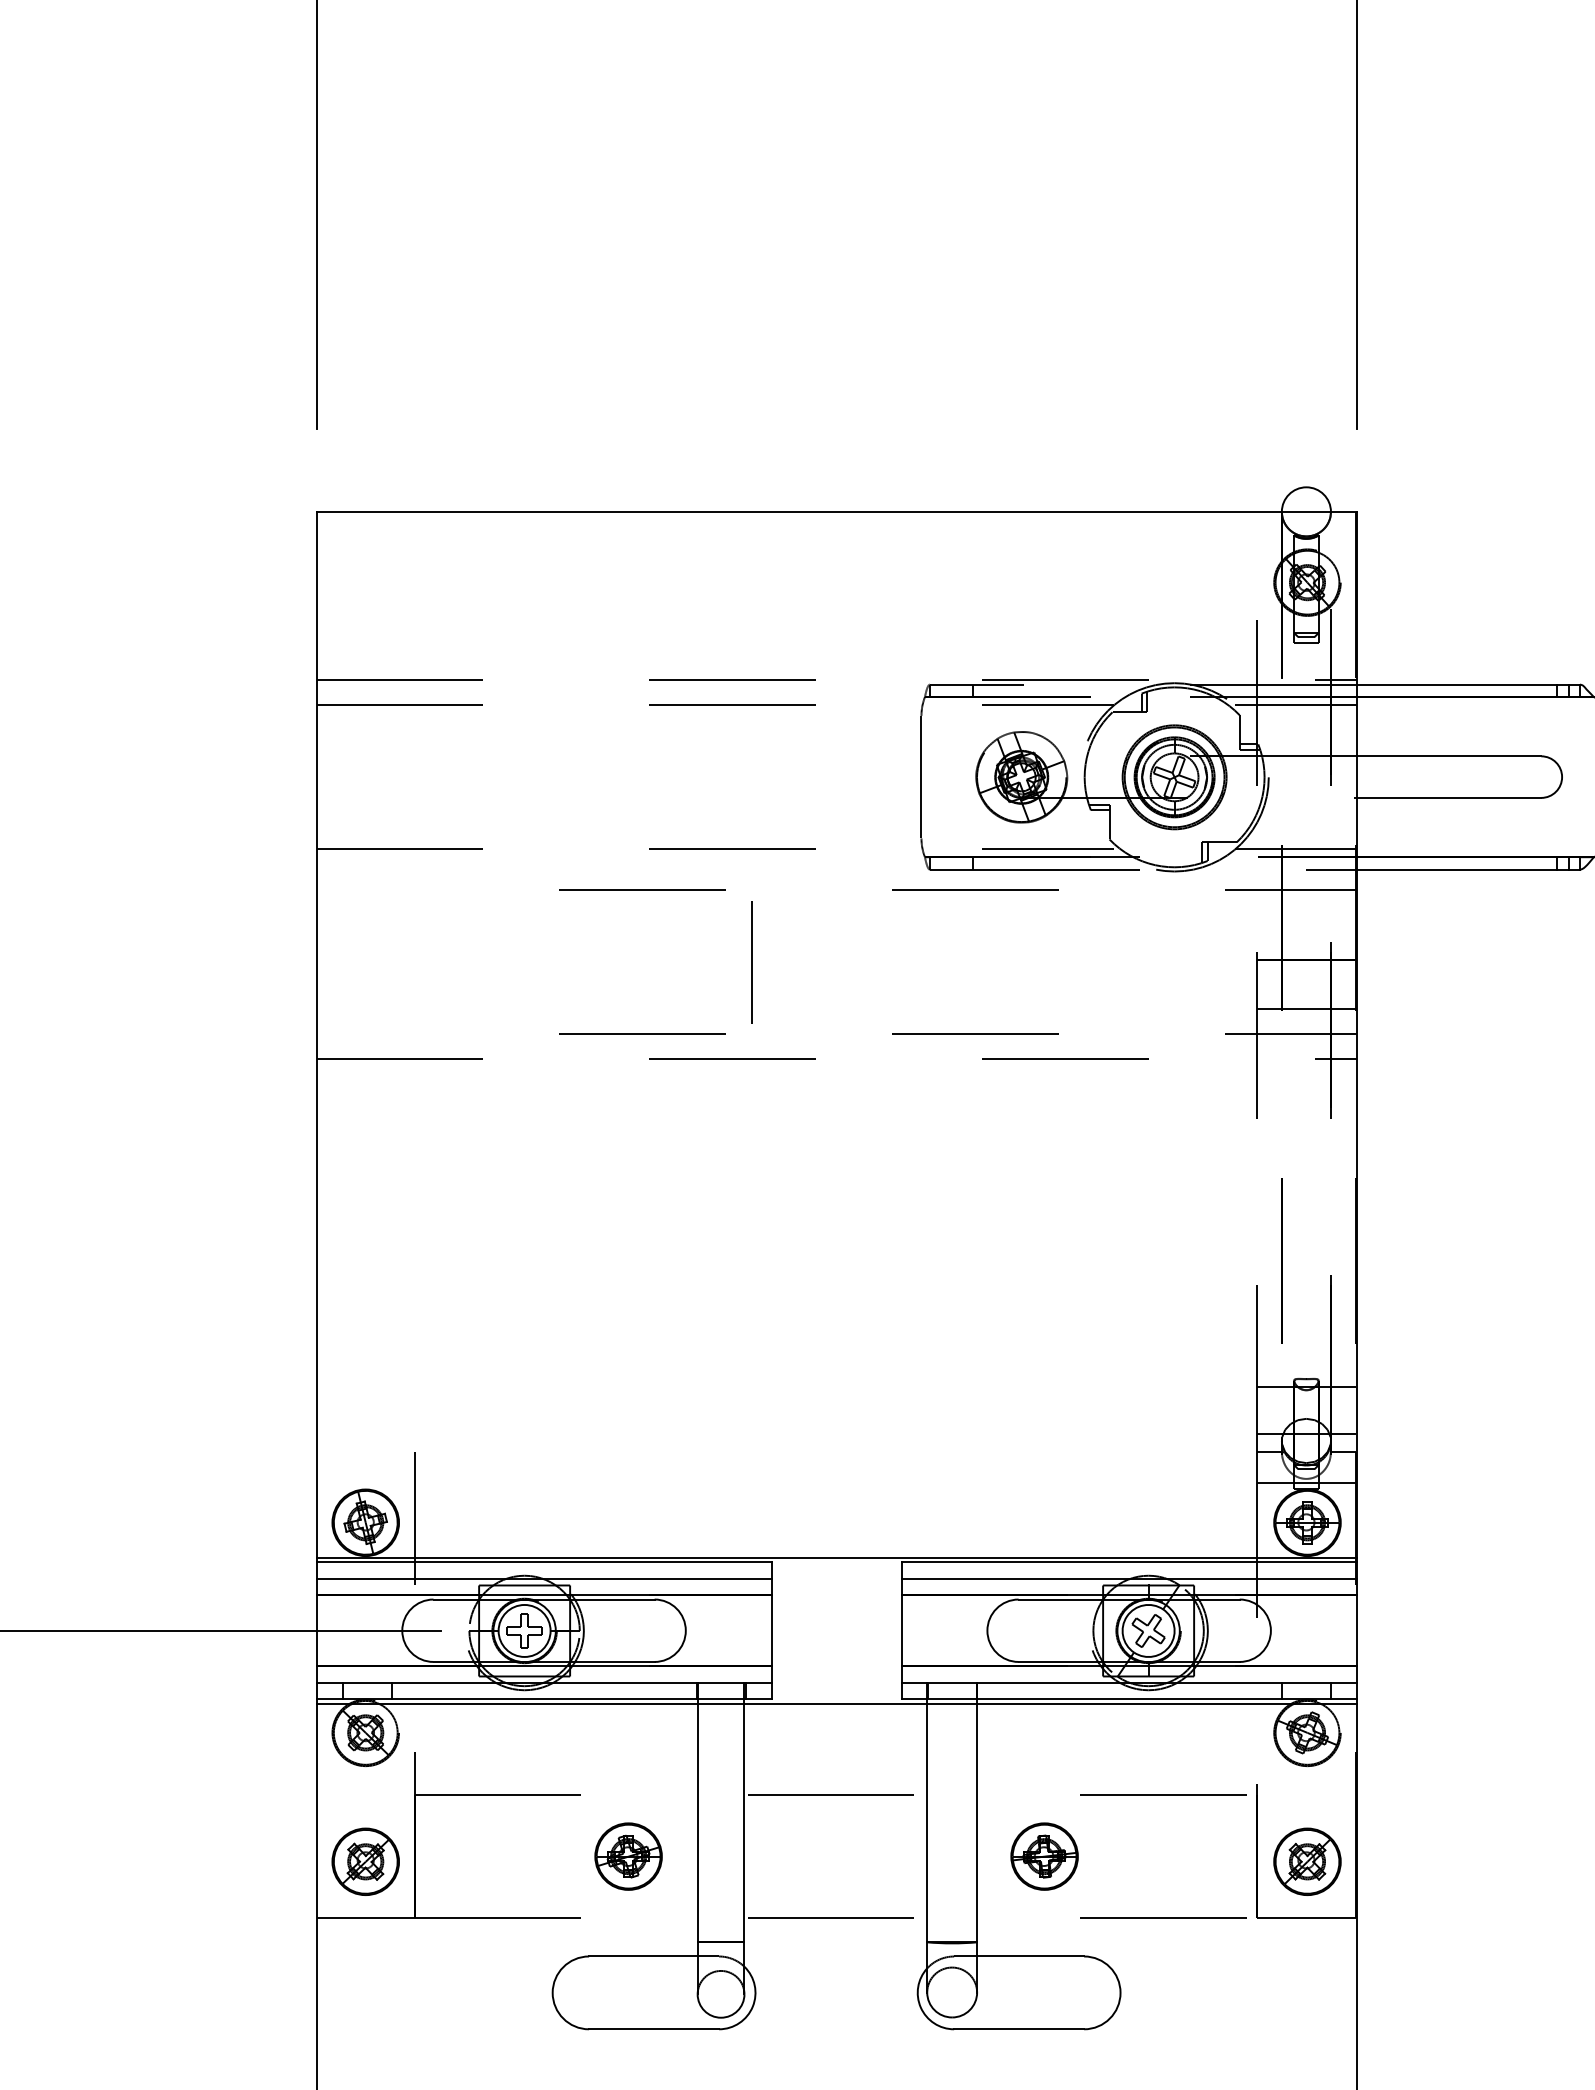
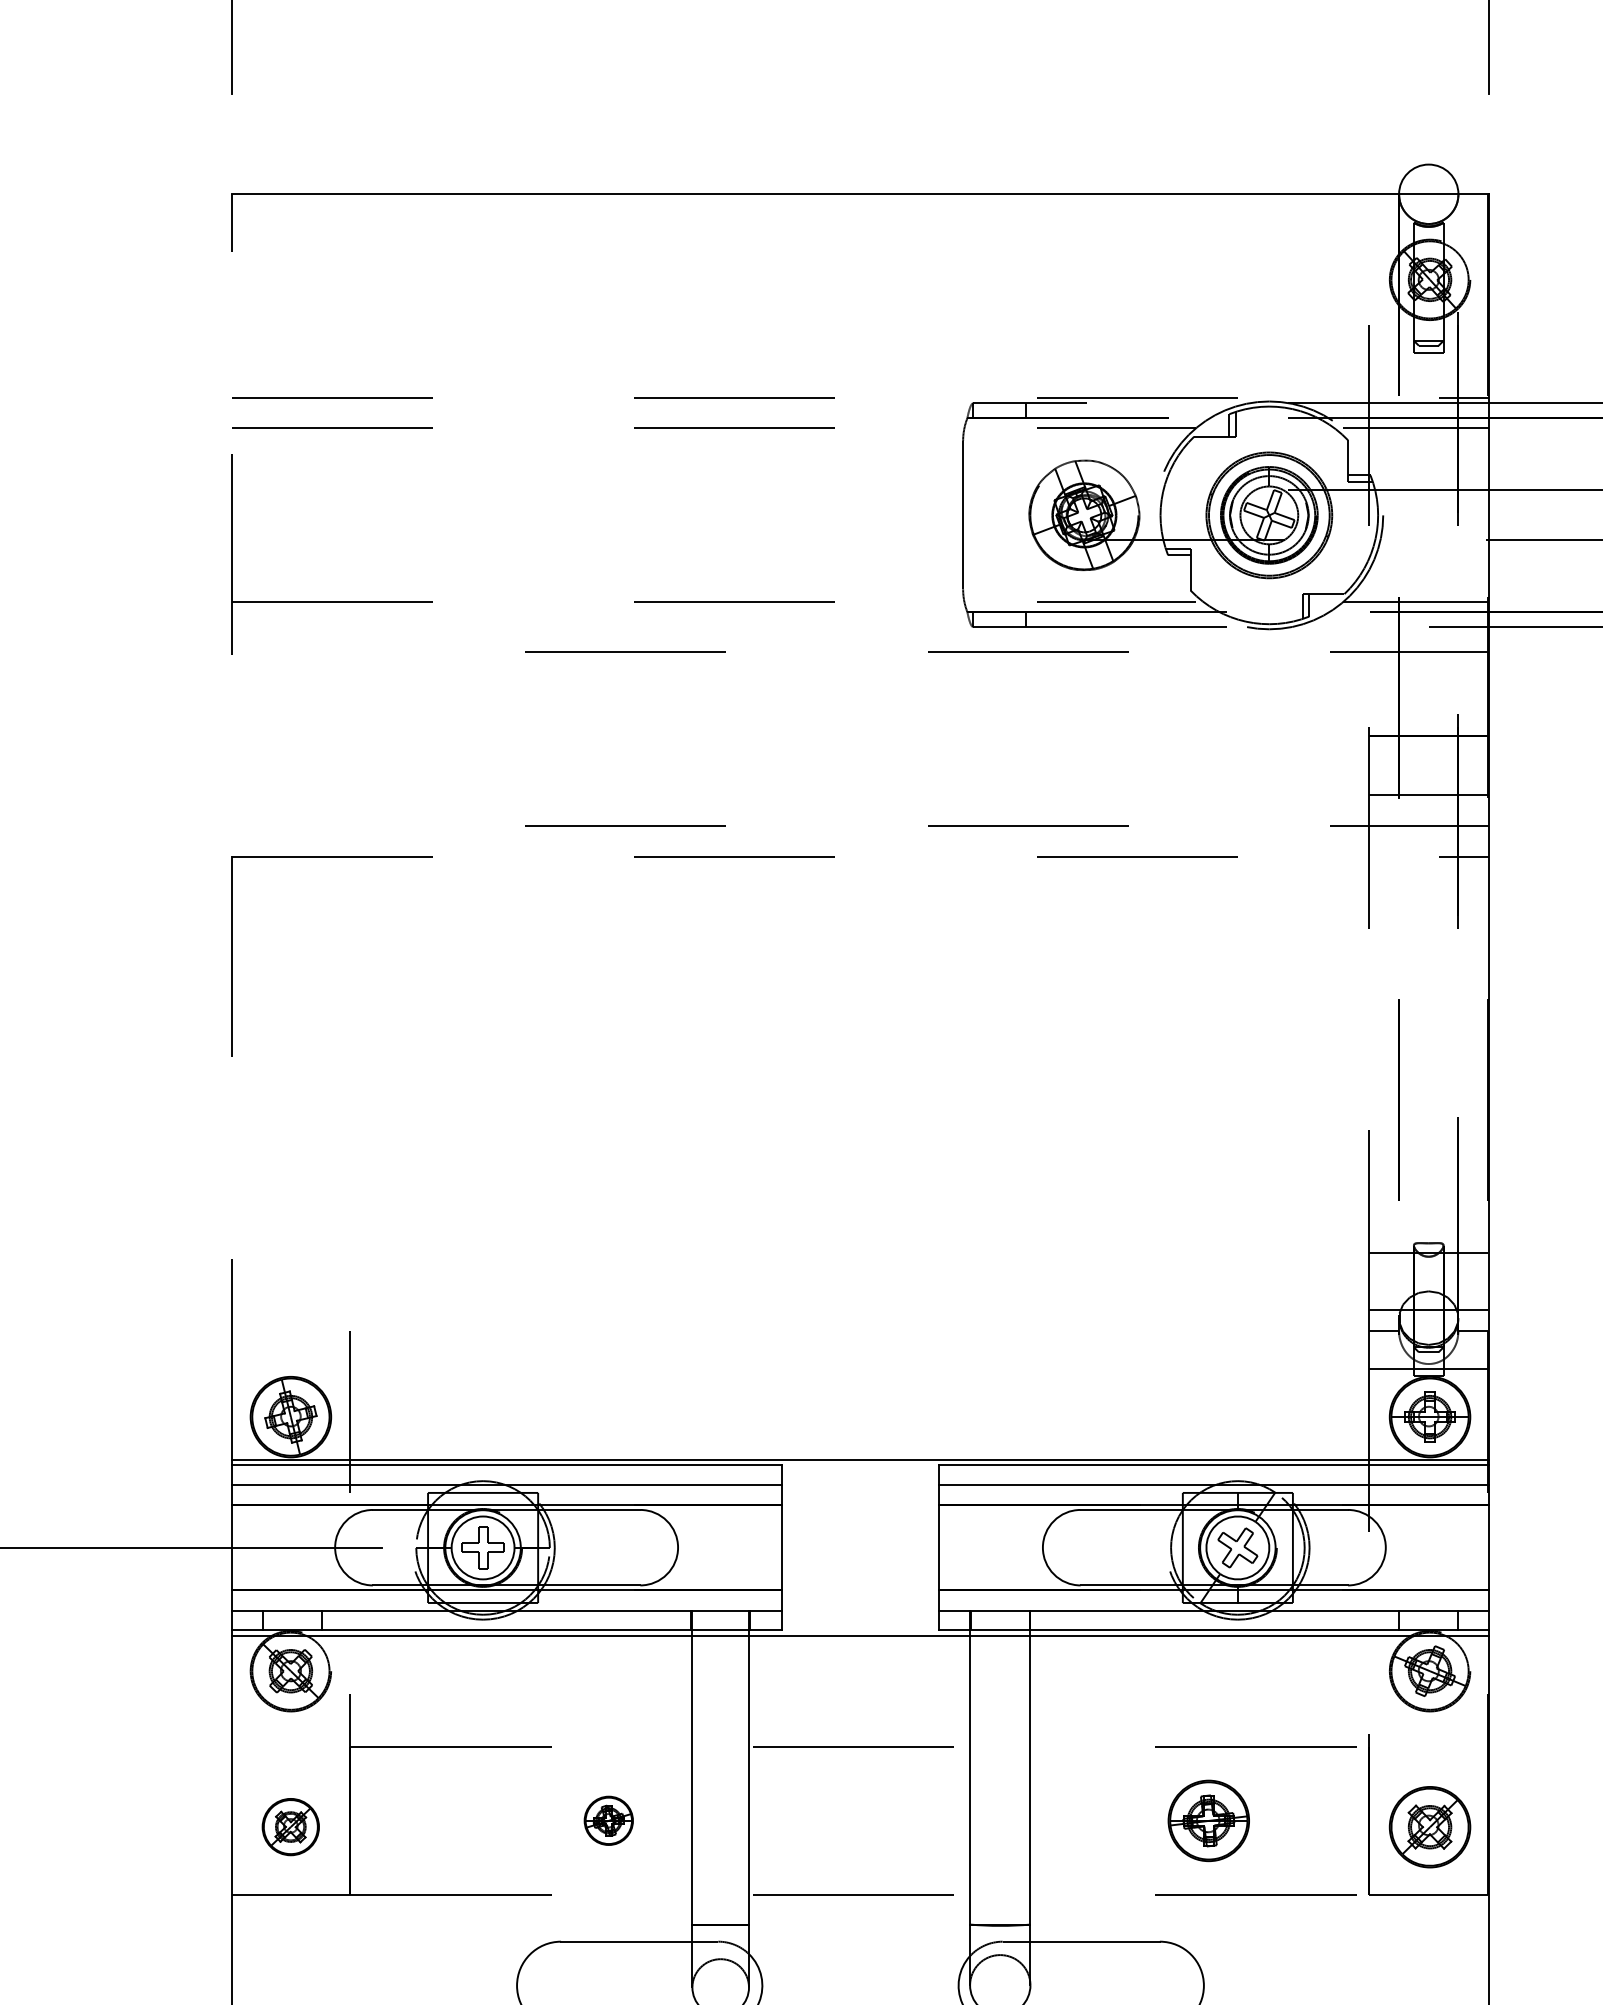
line: (751, 961) -> (757, 738), removed
line: (316, 1034) -> (231, 826), solid -> dashed
part: (628, 1856) -> (608, 1820), size x0.6
part: (1044, 1856) -> (1208, 1820), moved
part: (365, 1861) -> (290, 1826), size x0.7

